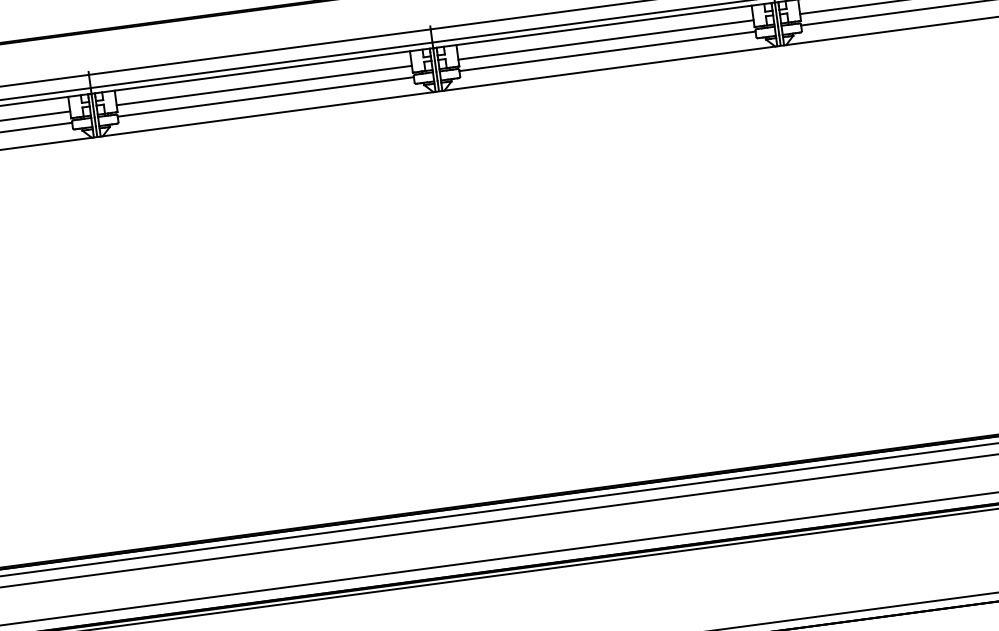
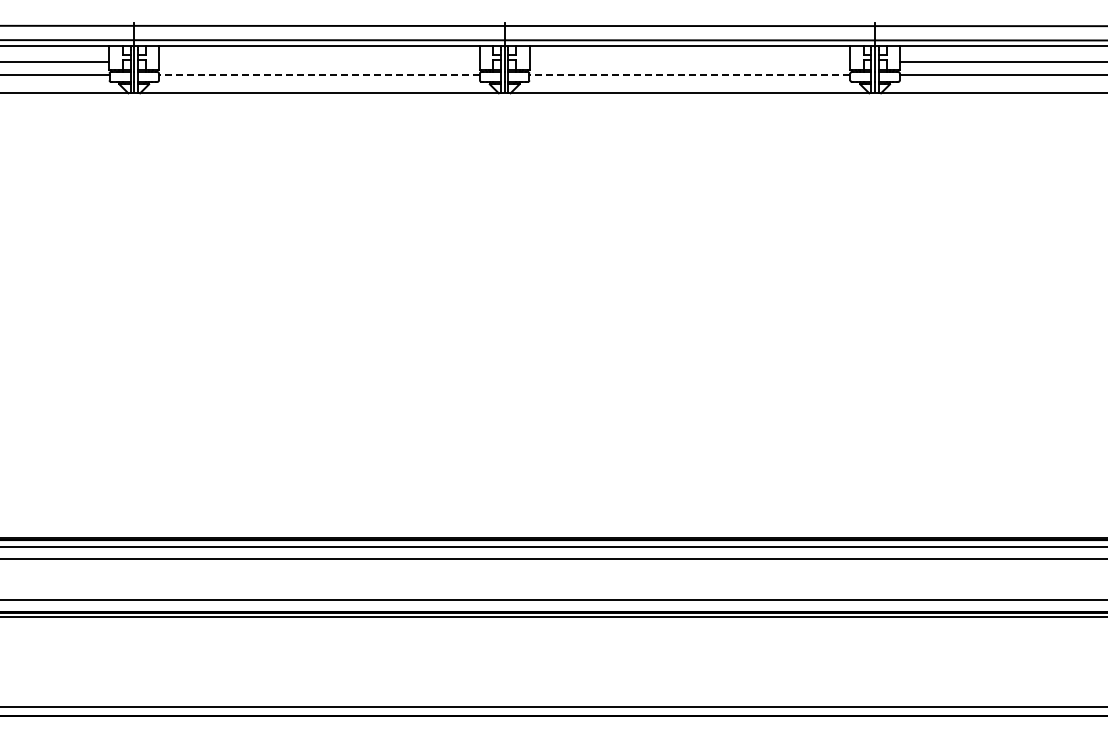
line: (605, 40) -> (689, 62), removed
line: (607, 51) -> (689, 74), solid -> dashed
line: (264, 85) -> (319, 62), removed
line: (264, 97) -> (318, 74), solid -> dashed

